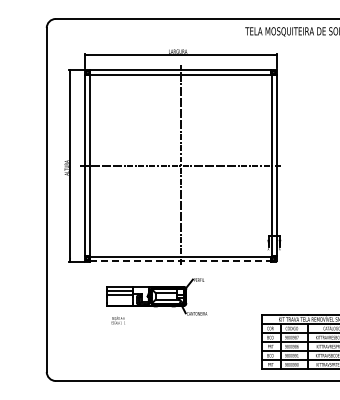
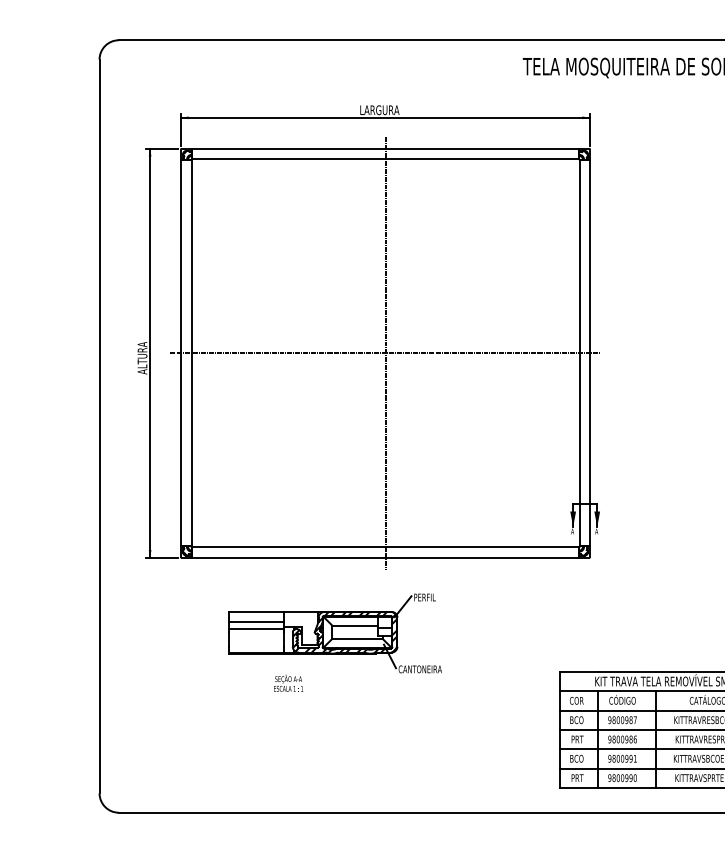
line: (180, 261) -> (384, 557), dashed -> solid
text: (117, 320) -> (286, 683), moved

